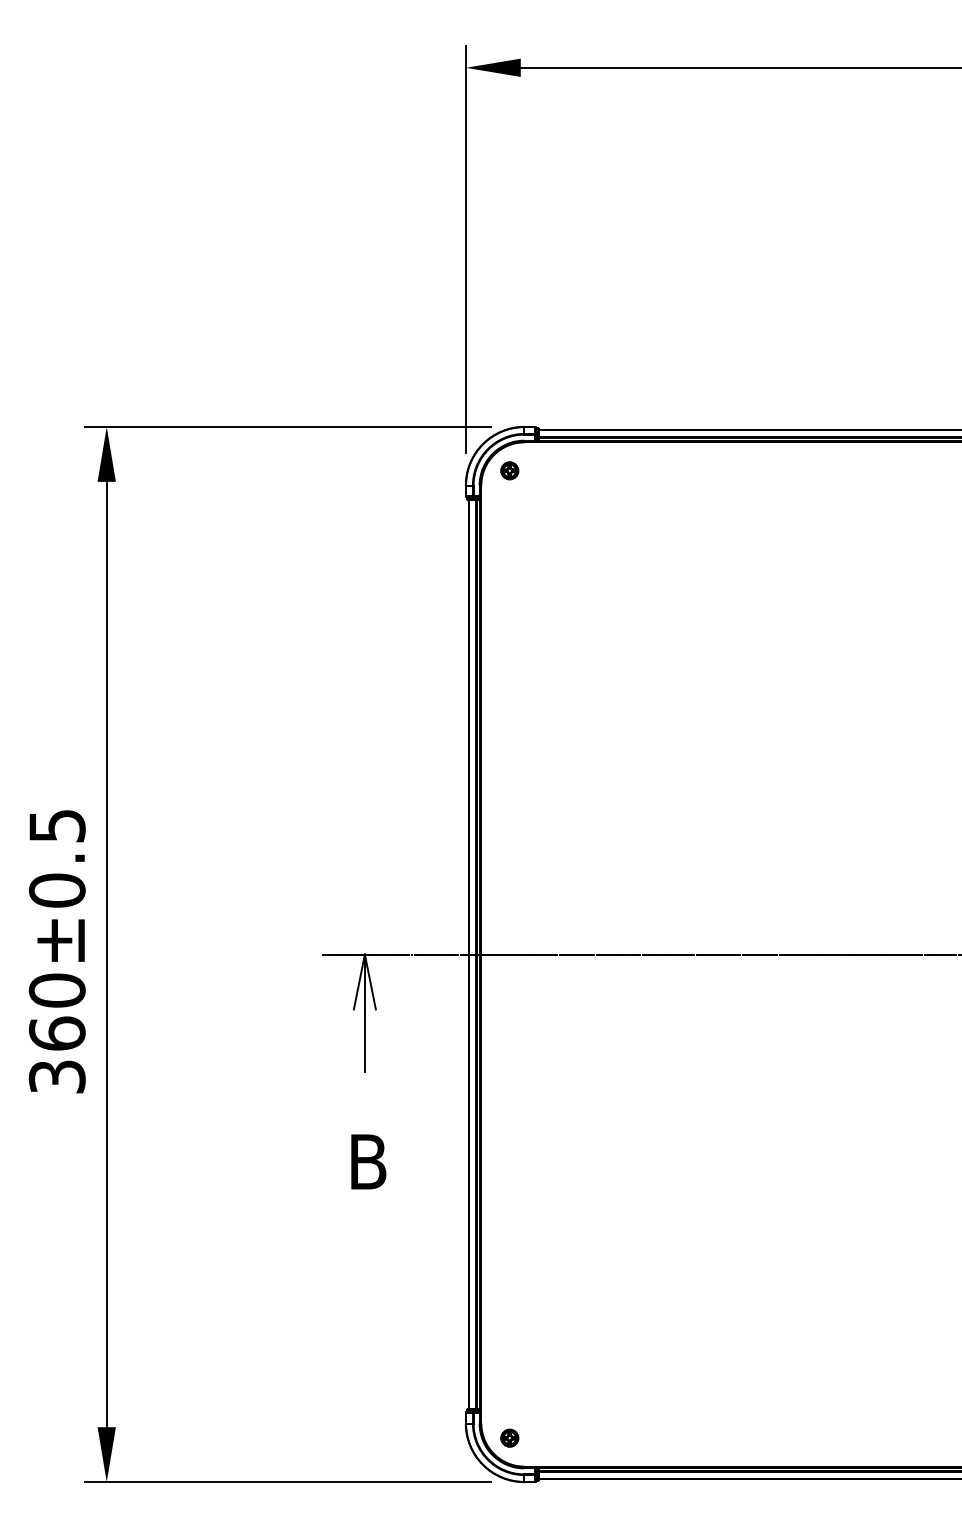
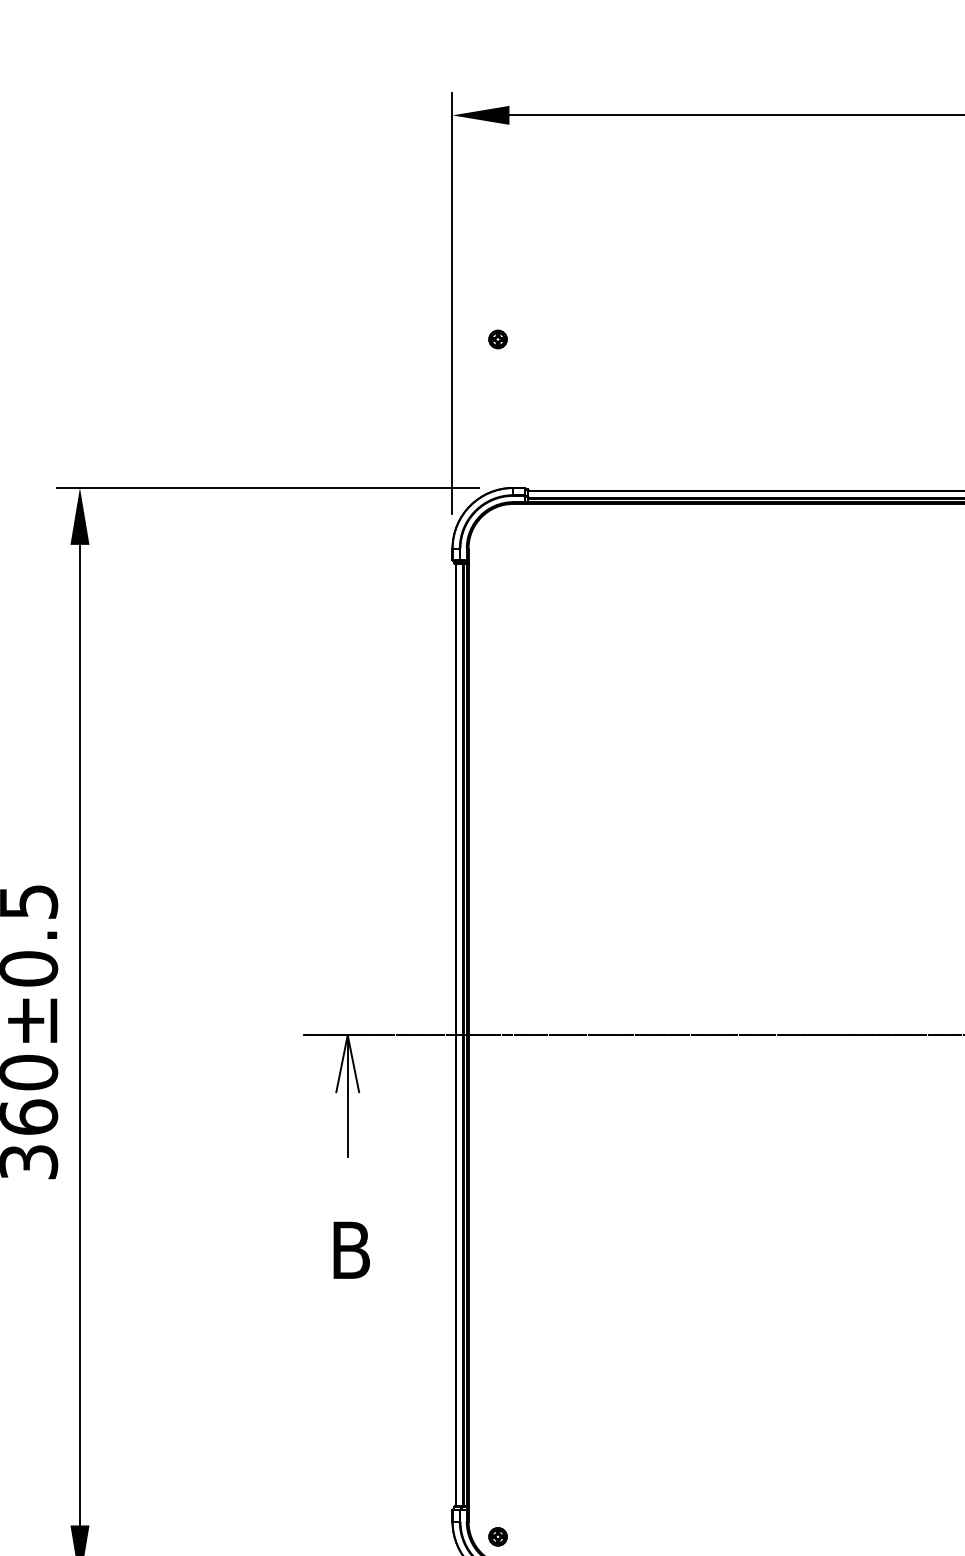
part: (509, 470) -> (497, 339), moved

